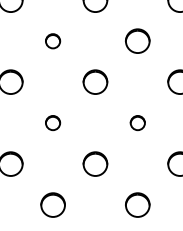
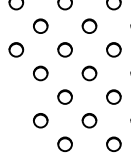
circle: (52, 40) -> (64, 49), size x1.67
circle: (52, 122) -> (64, 96), size x1.67
circle: (137, 122) -> (113, 96), size x1.67

